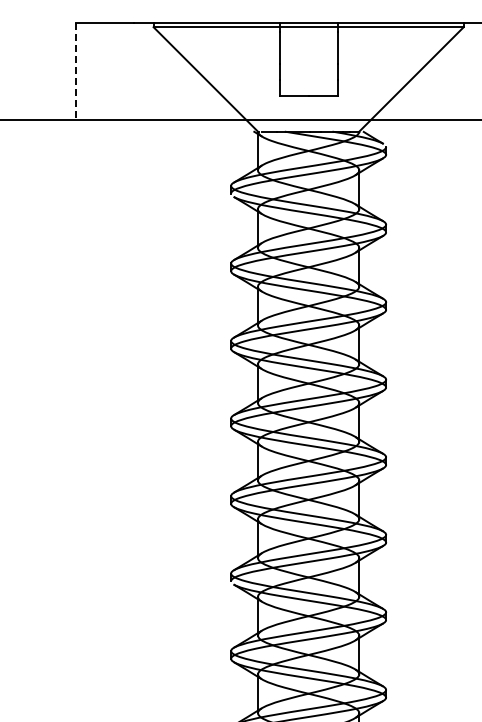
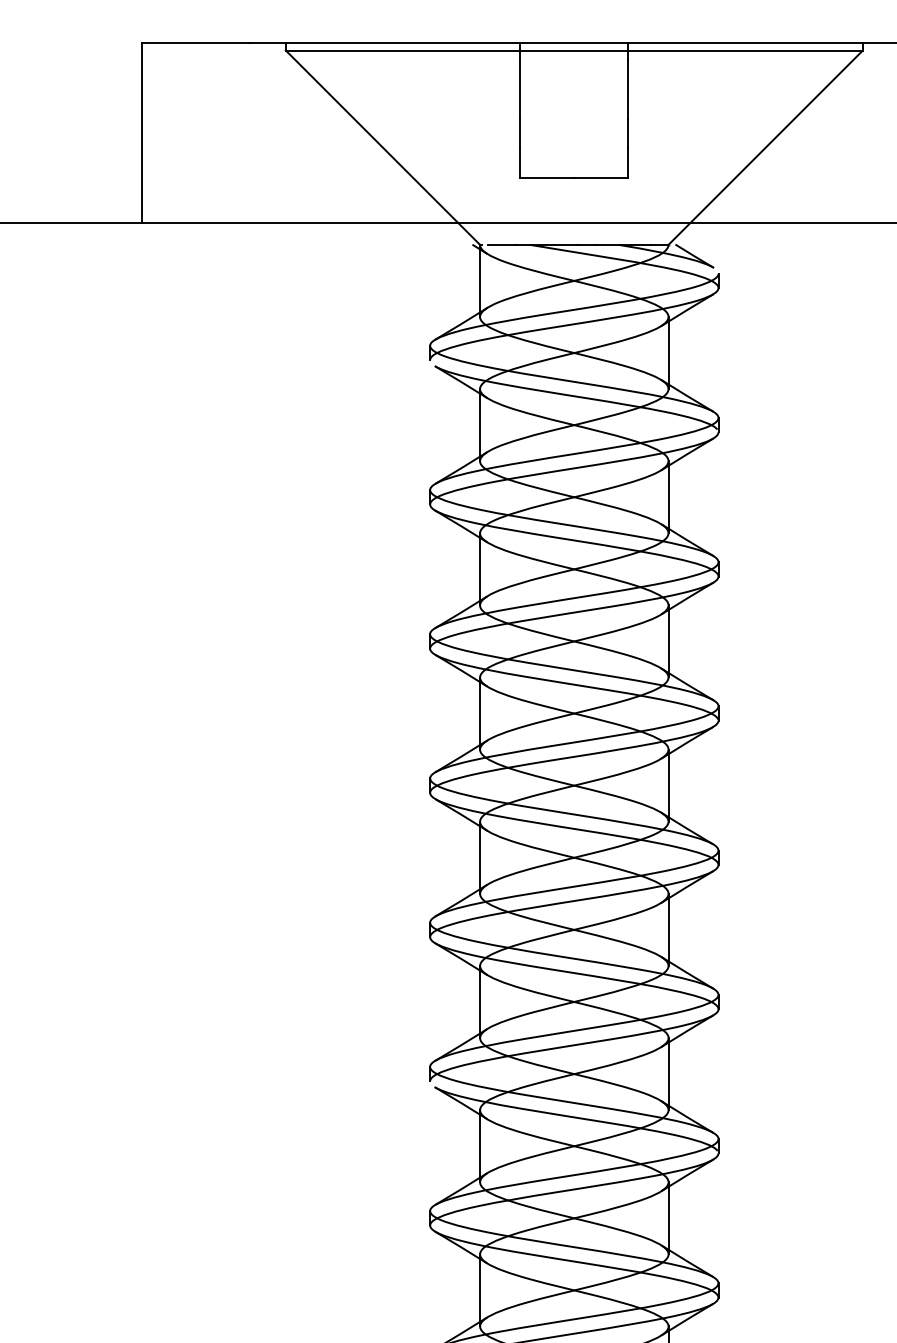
line: (76, 72) -> (142, 134), dashed -> solid

